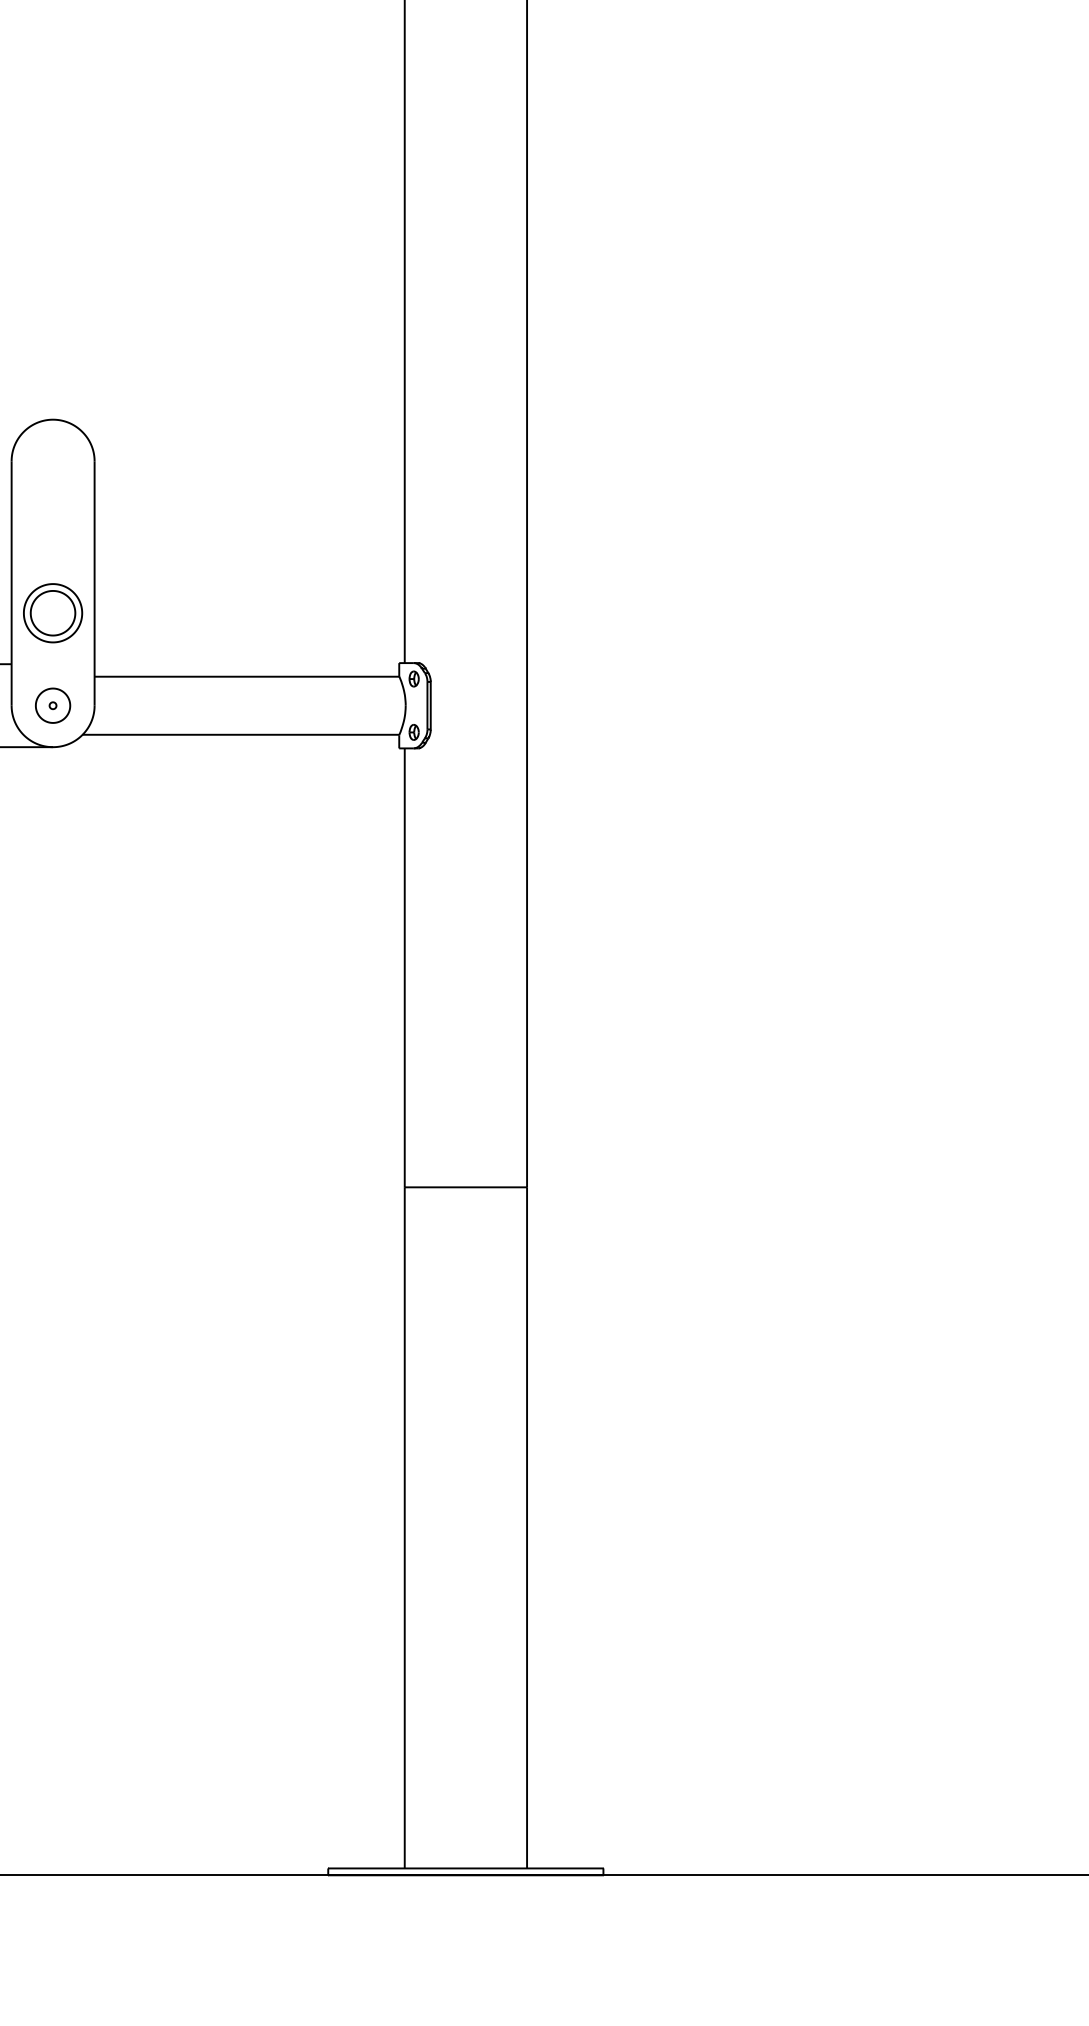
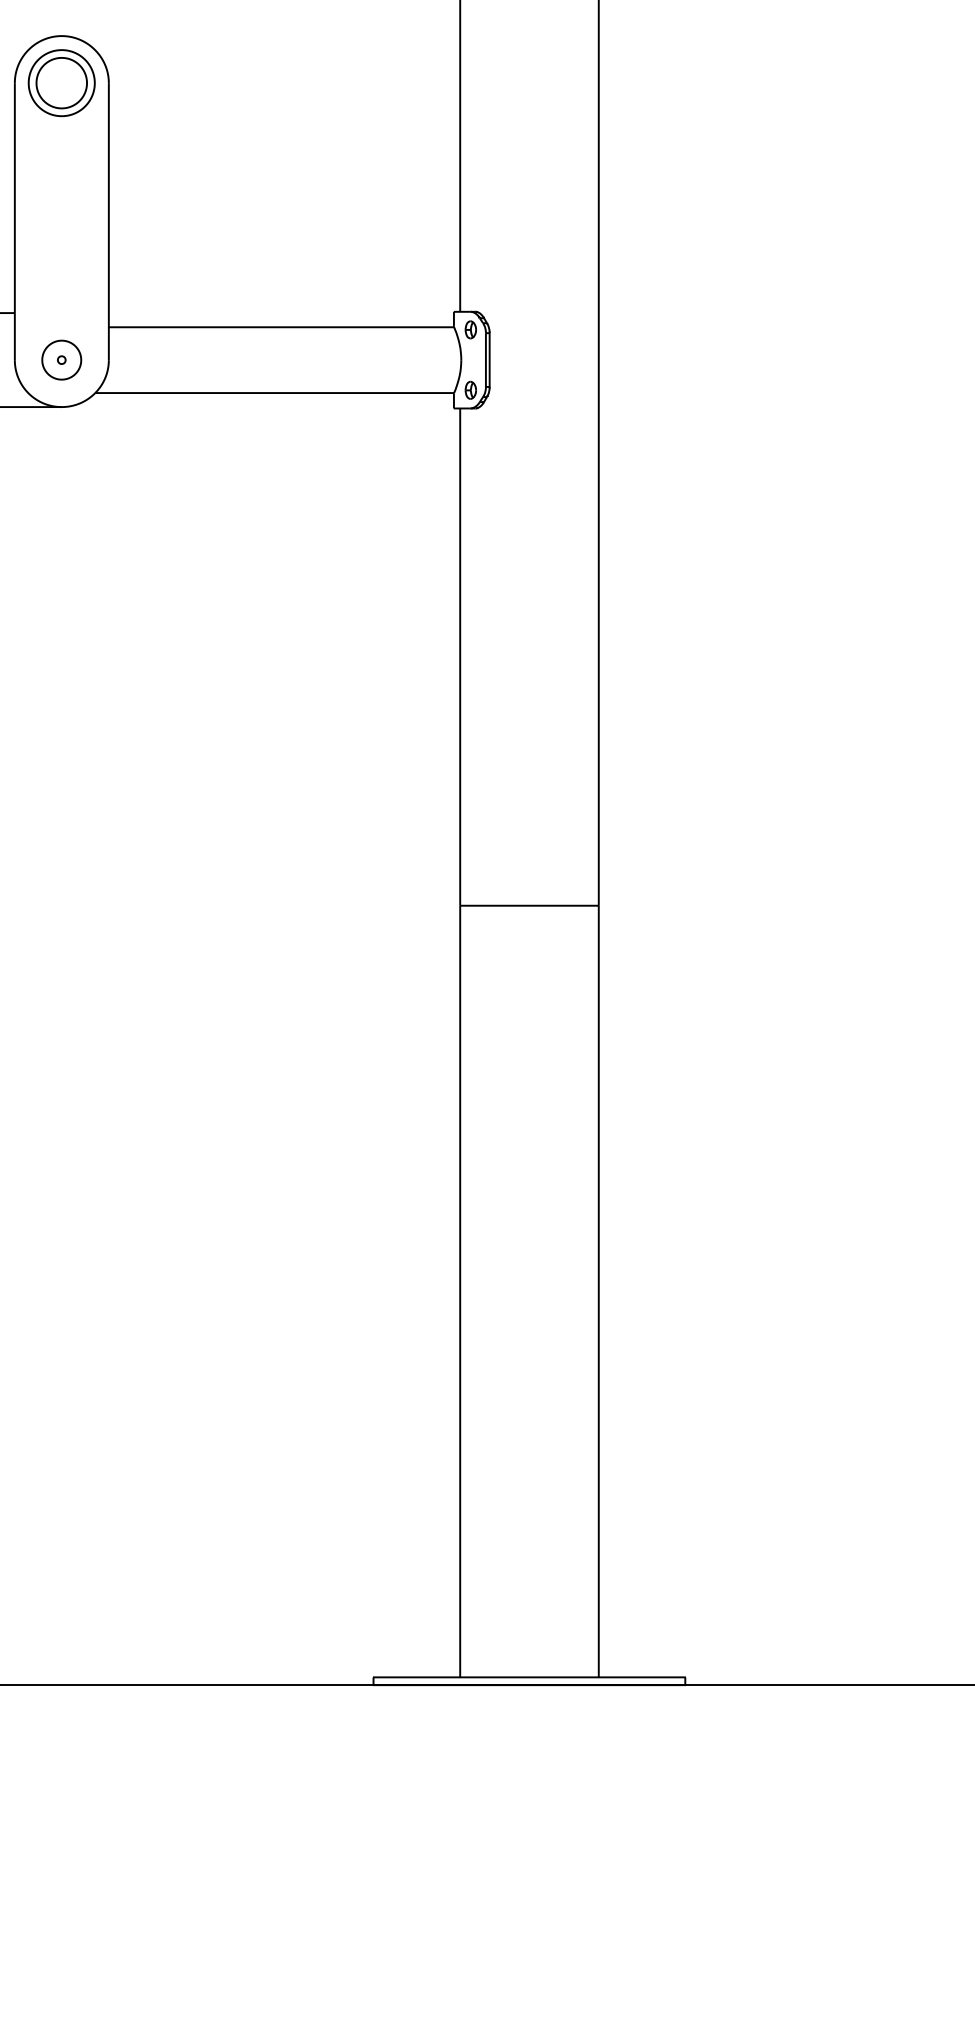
part: (53, 613) -> (62, 83), moved

